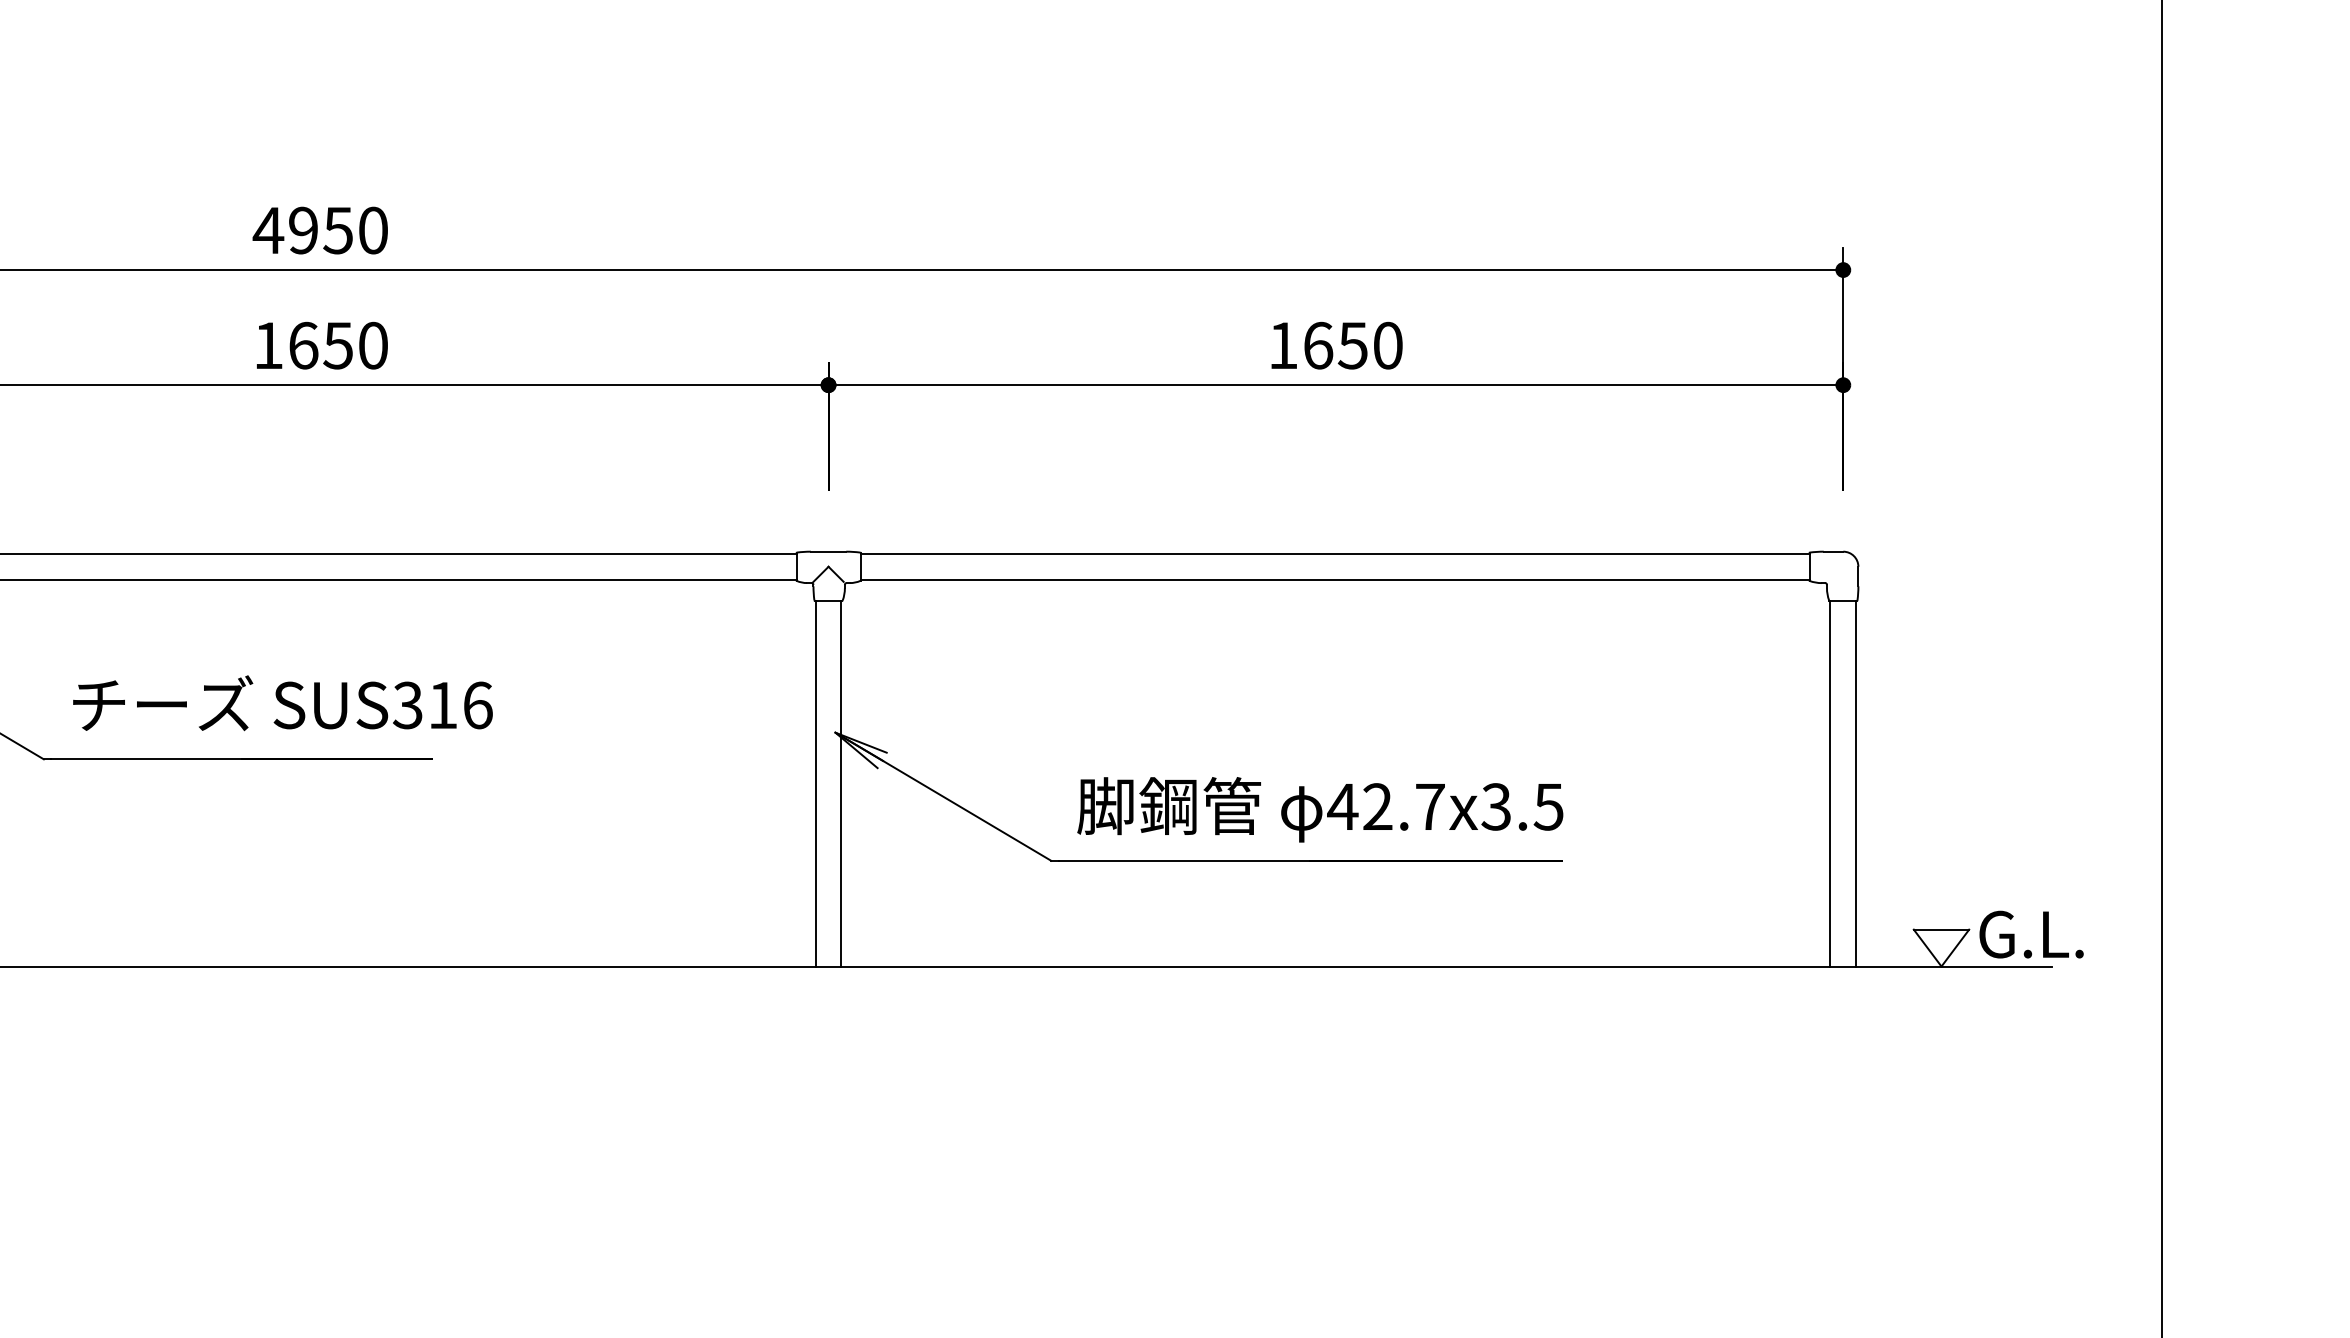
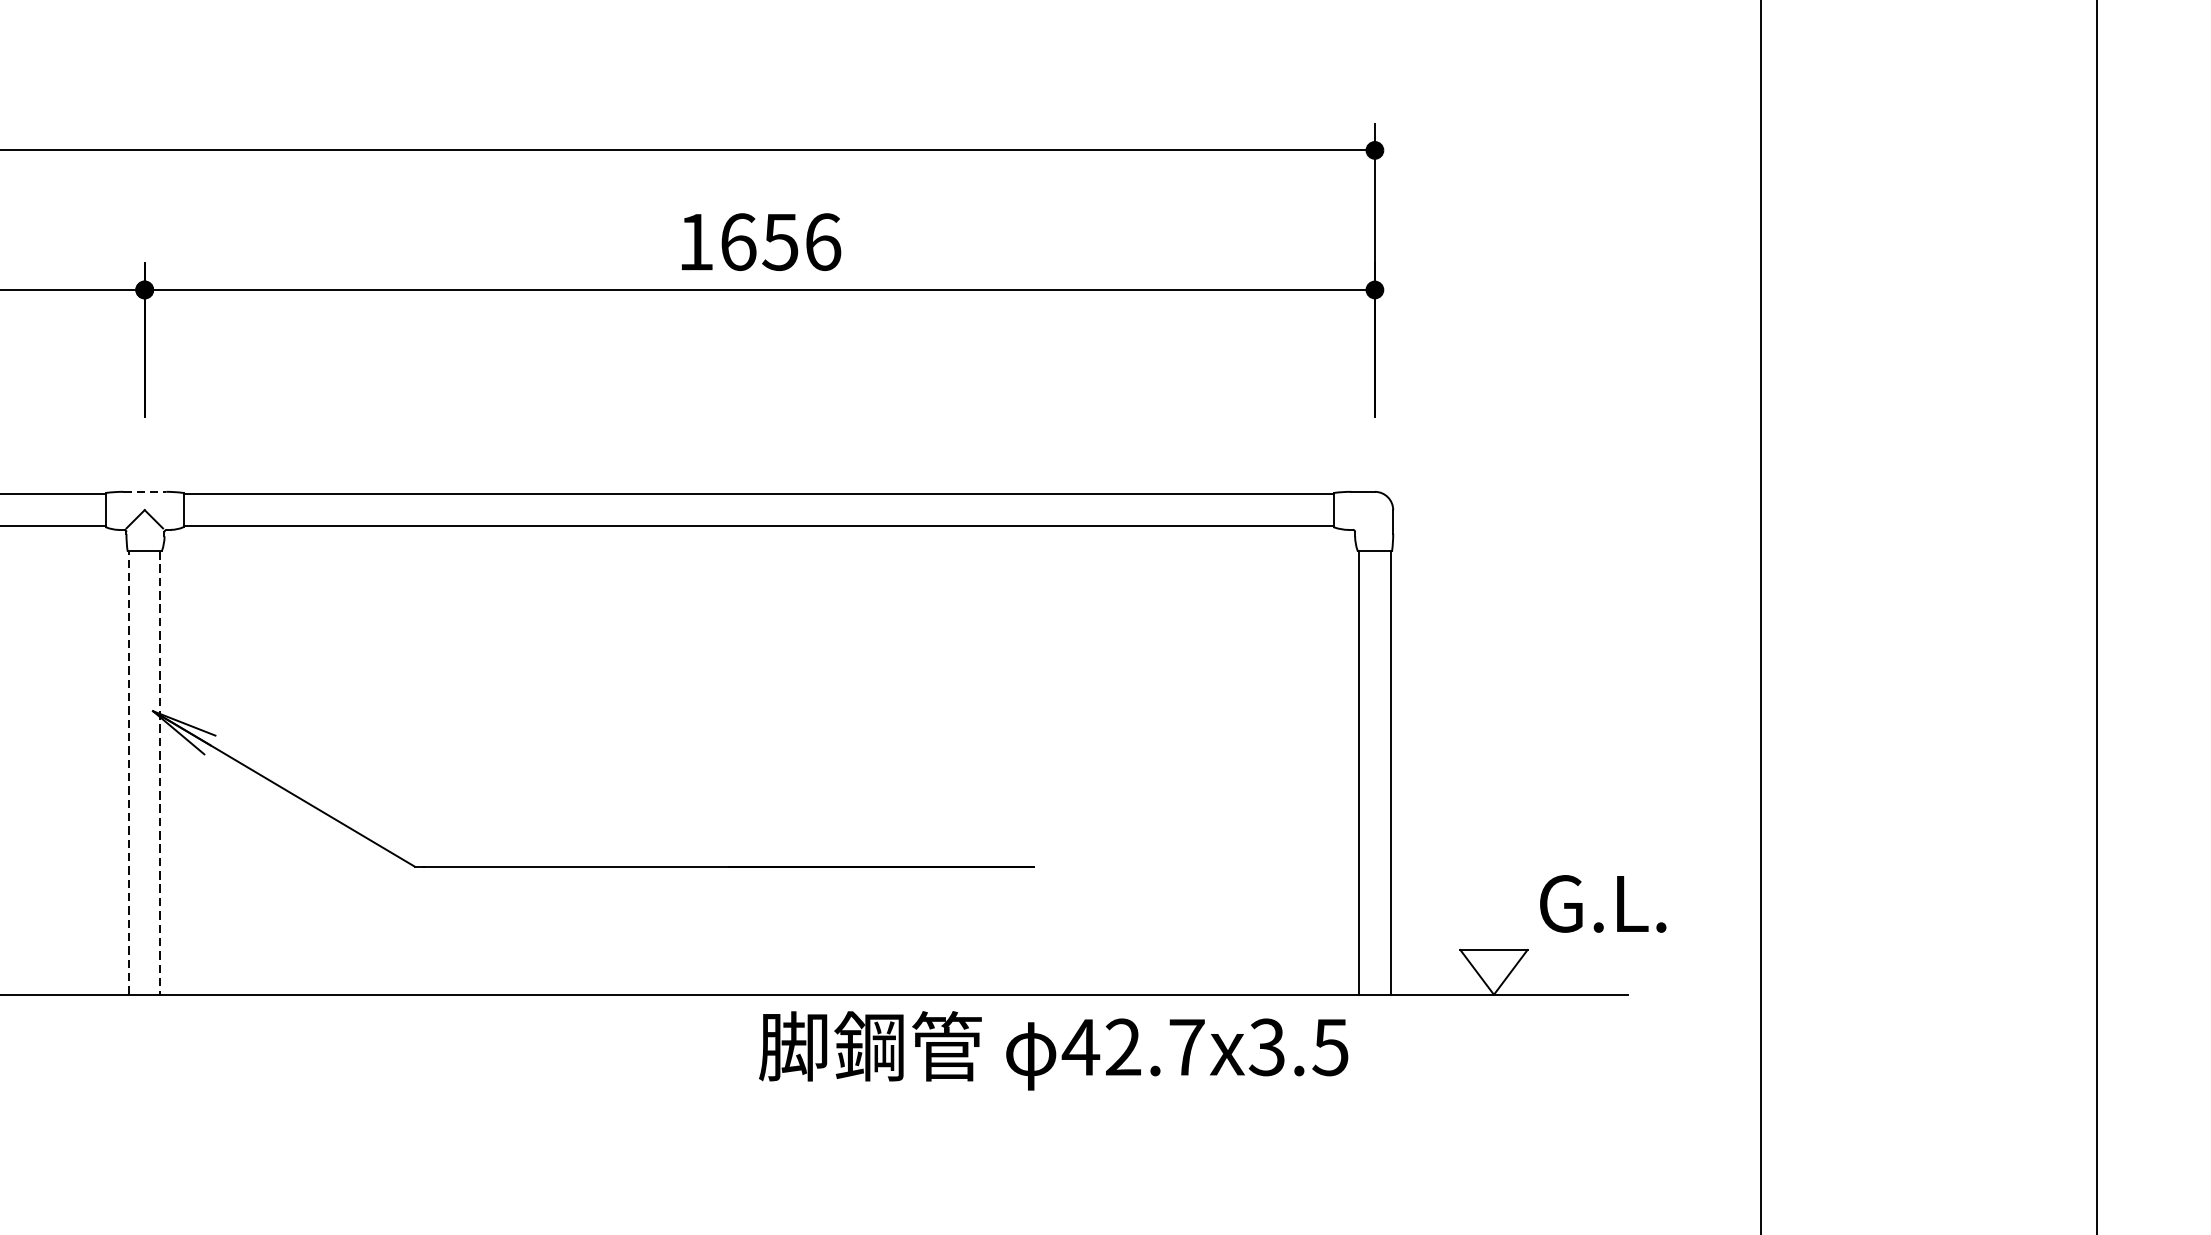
text: (1388, 345) -> (823, 241), 1650 -> 1656
line: (828, 551) -> (144, 491), solid -> dashed
line: (815, 783) -> (128, 772), solid -> dashed
line: (841, 783) -> (160, 772), solid -> dashed
text: (1320, 809) -> (1053, 1050), moved
text: (2031, 934) -> (1603, 903), moved

